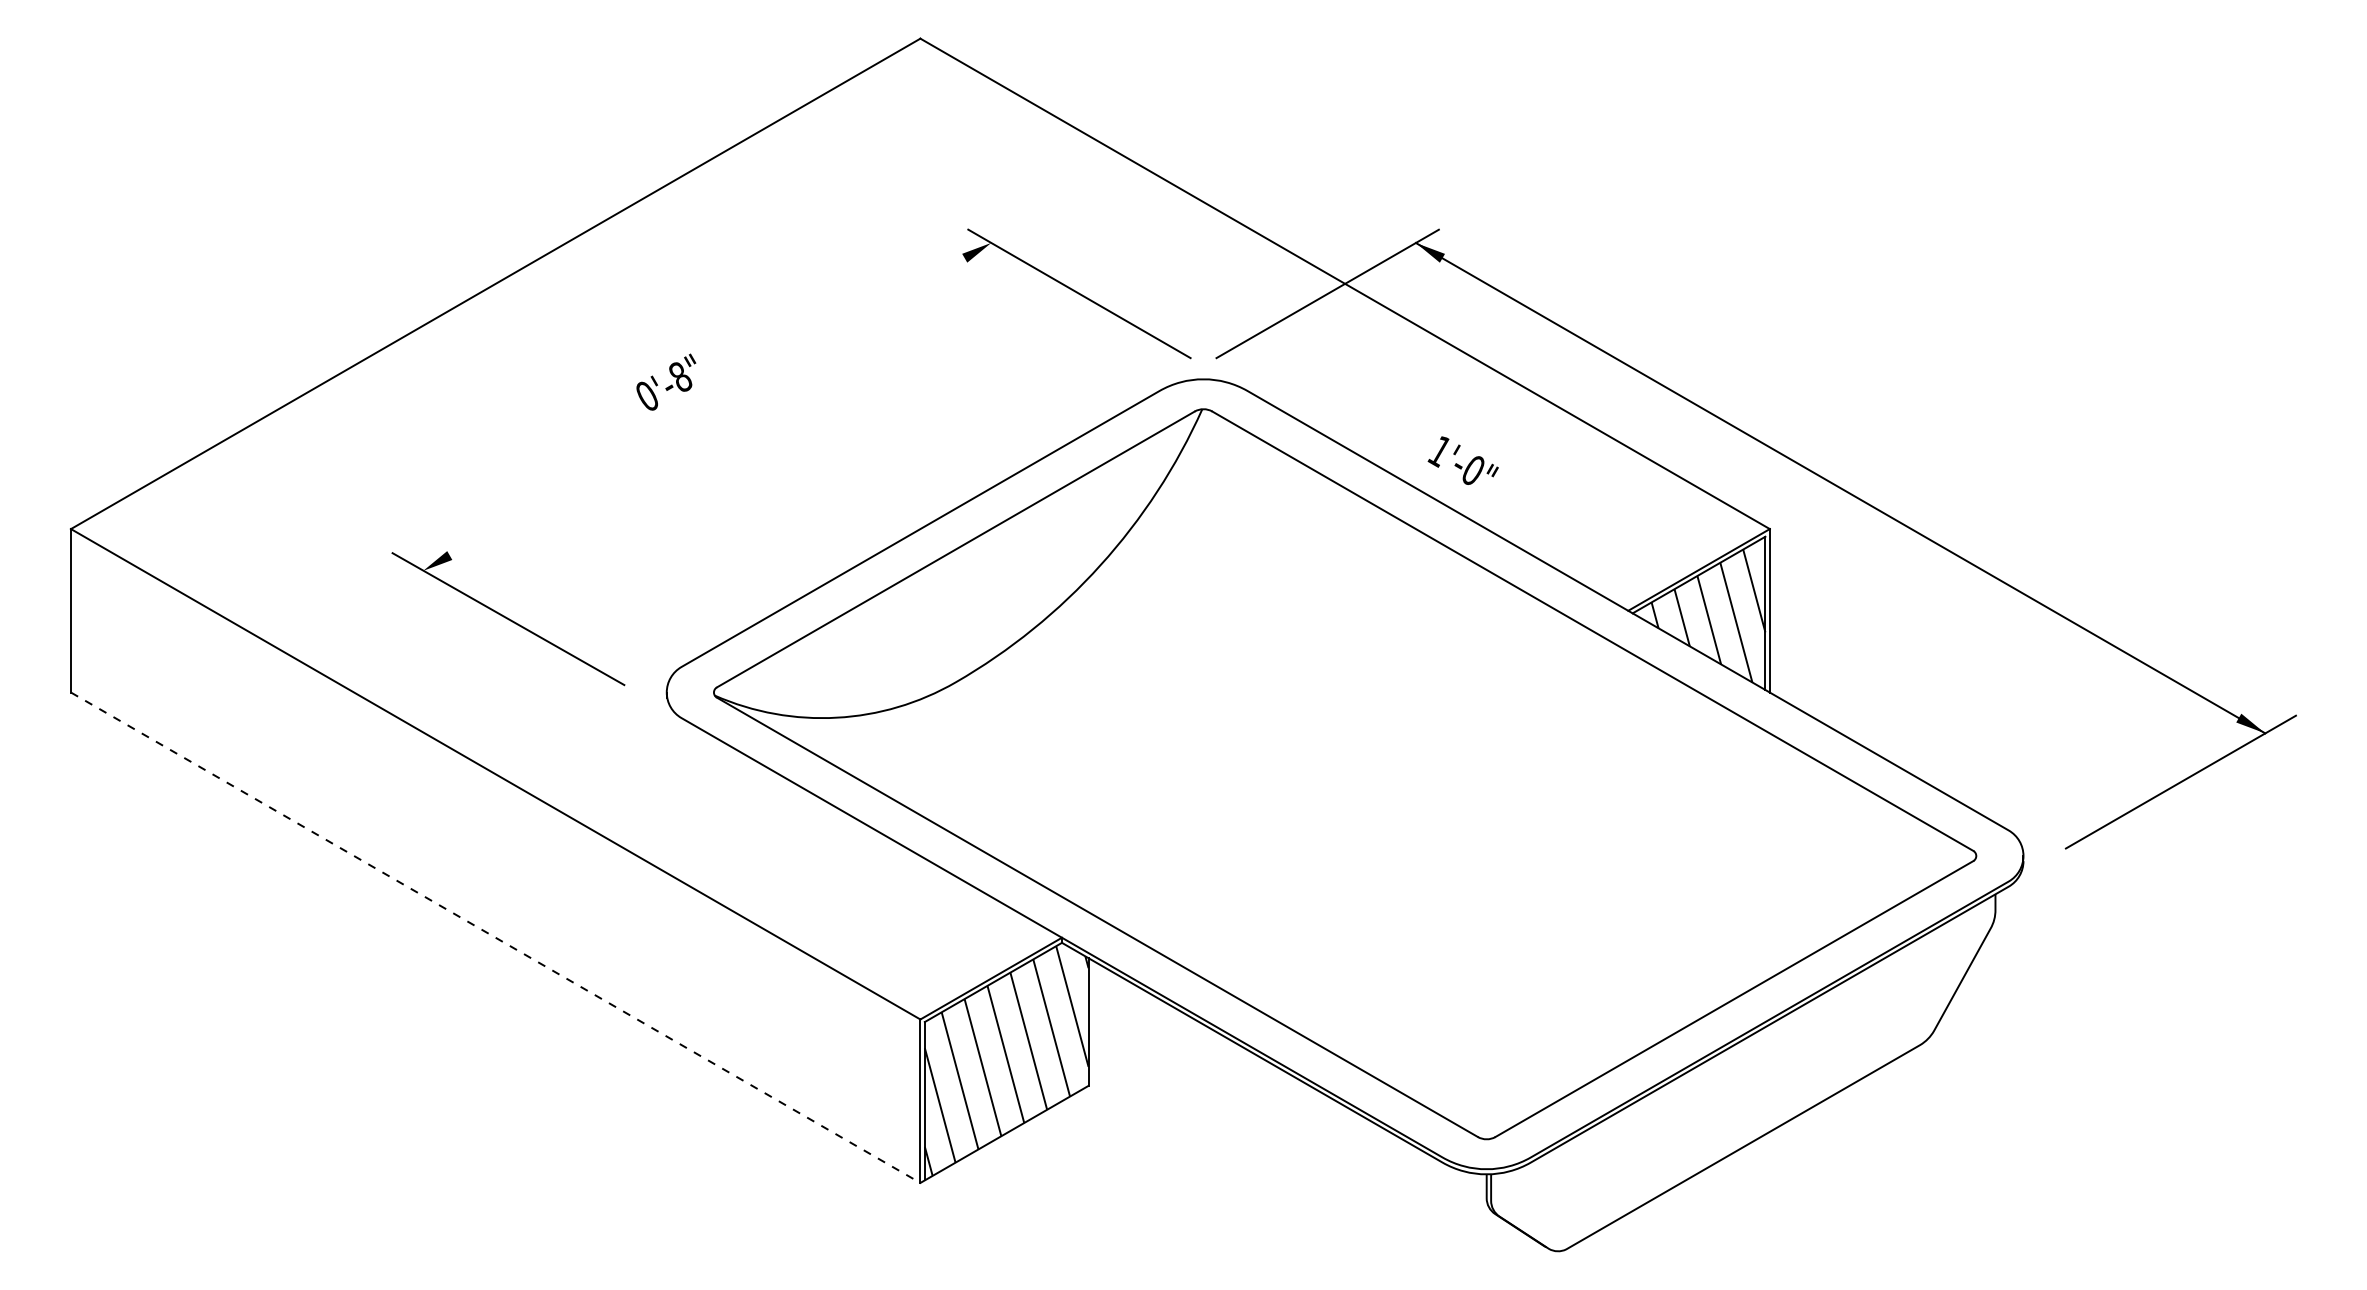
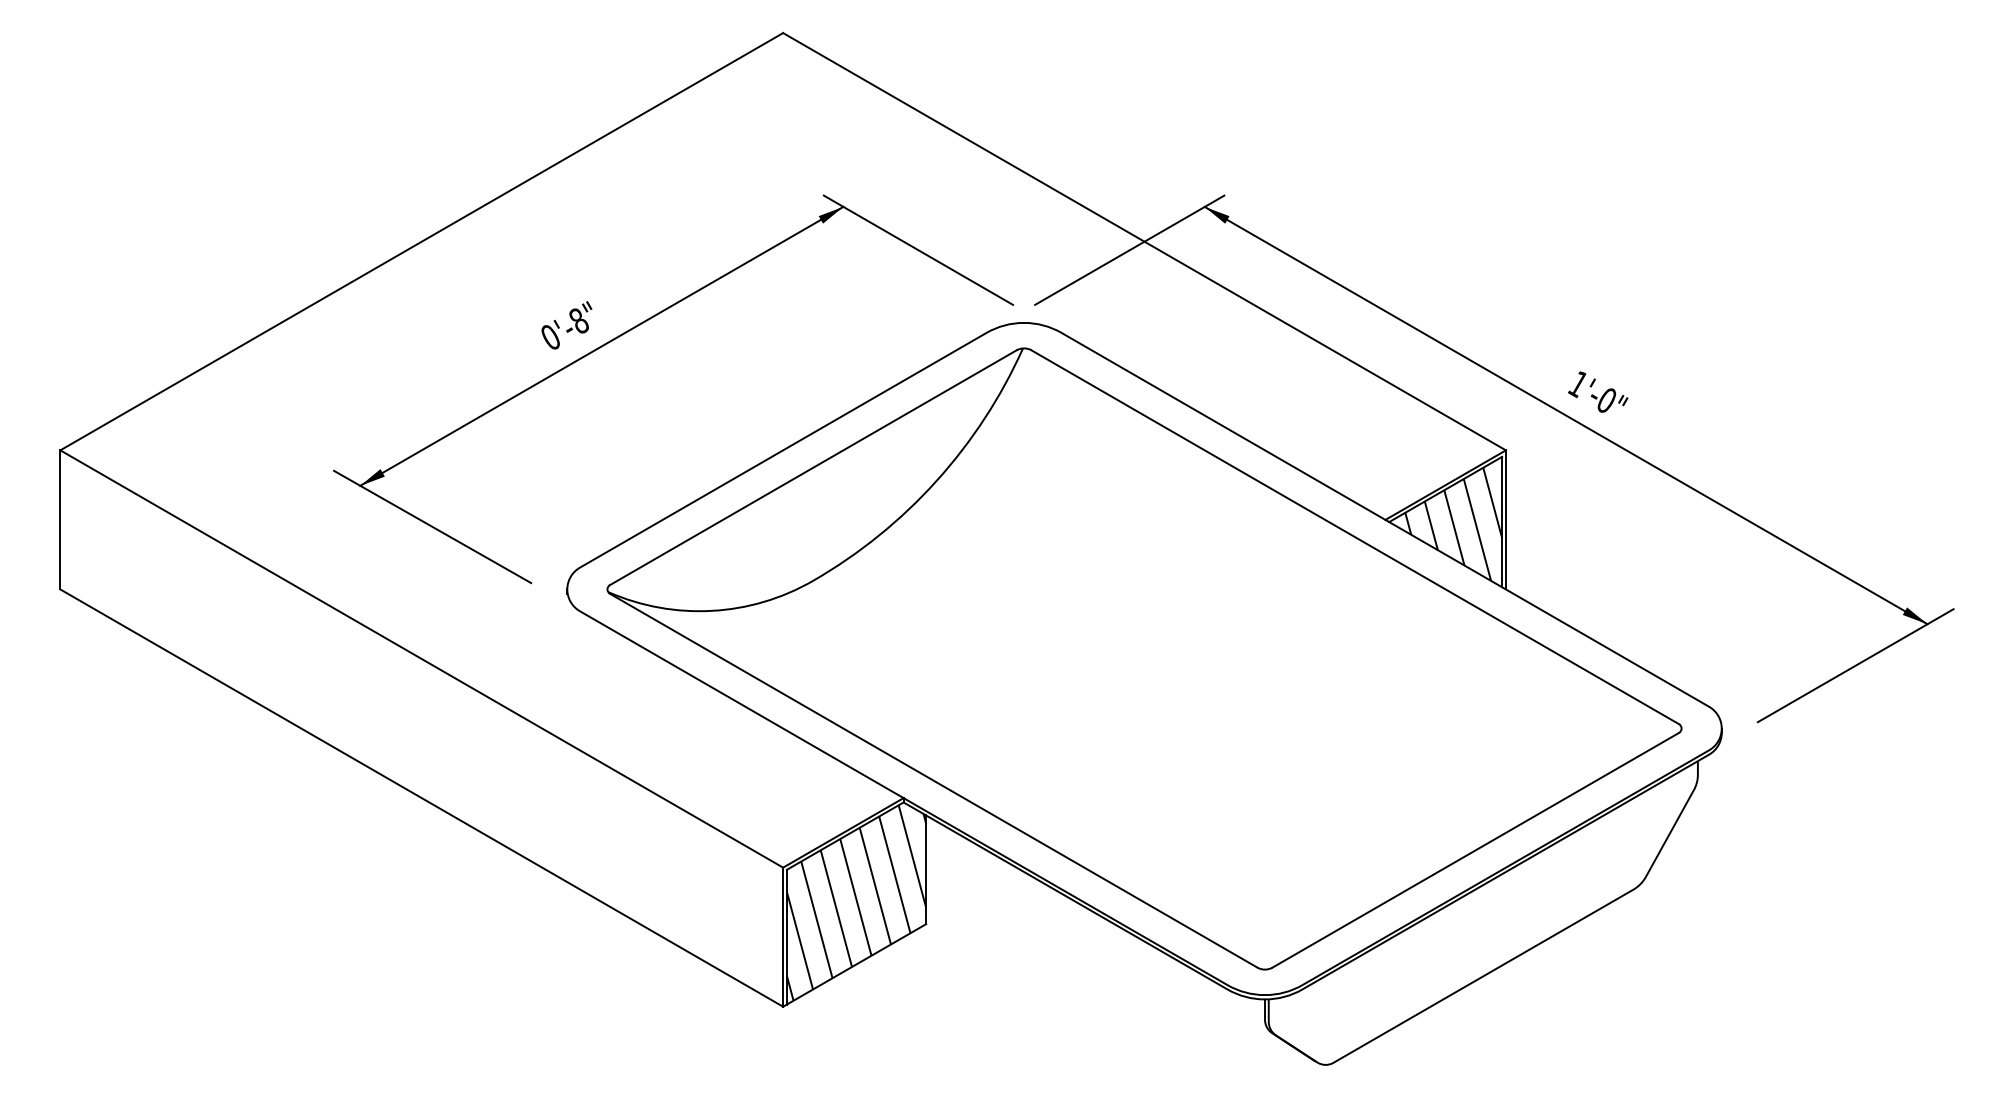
line: (707, 406) -> (601, 346), added
text: (1462, 460) -> (1597, 392), moved
line: (496, 938) -> (422, 798), dashed -> solid

